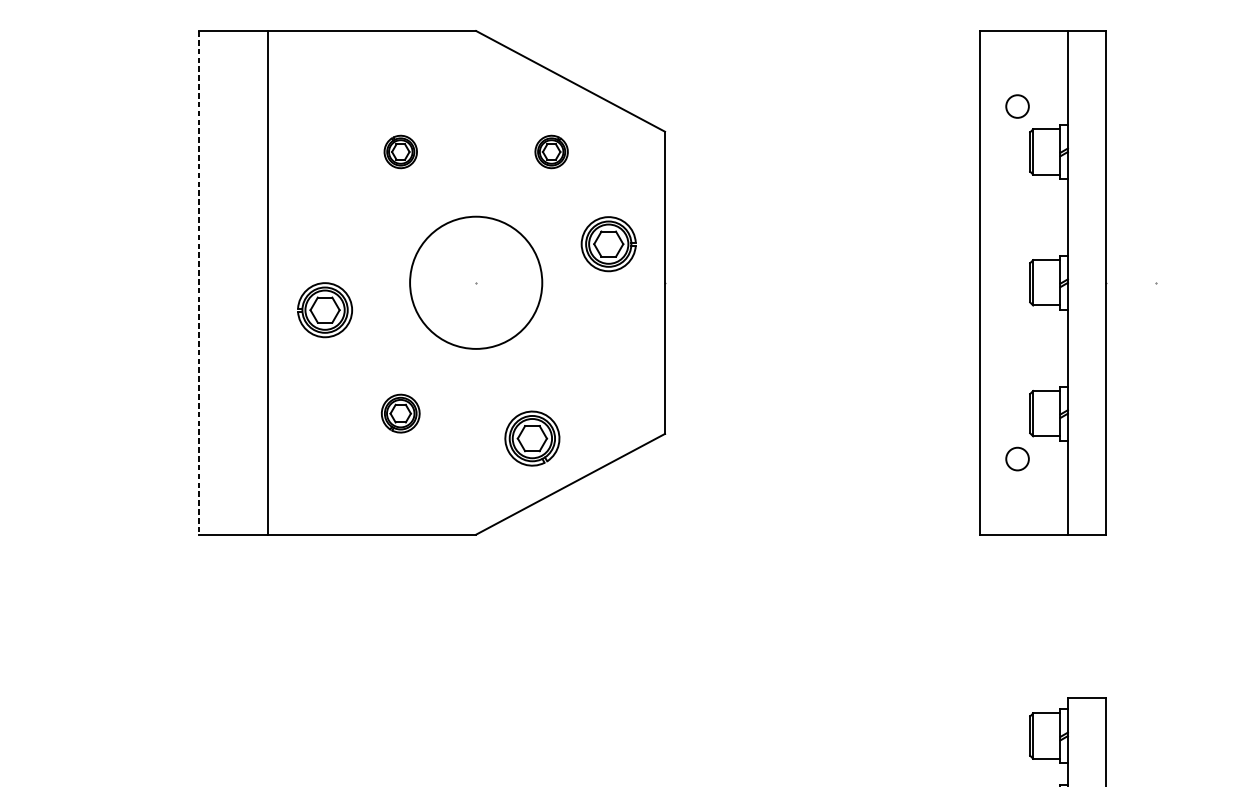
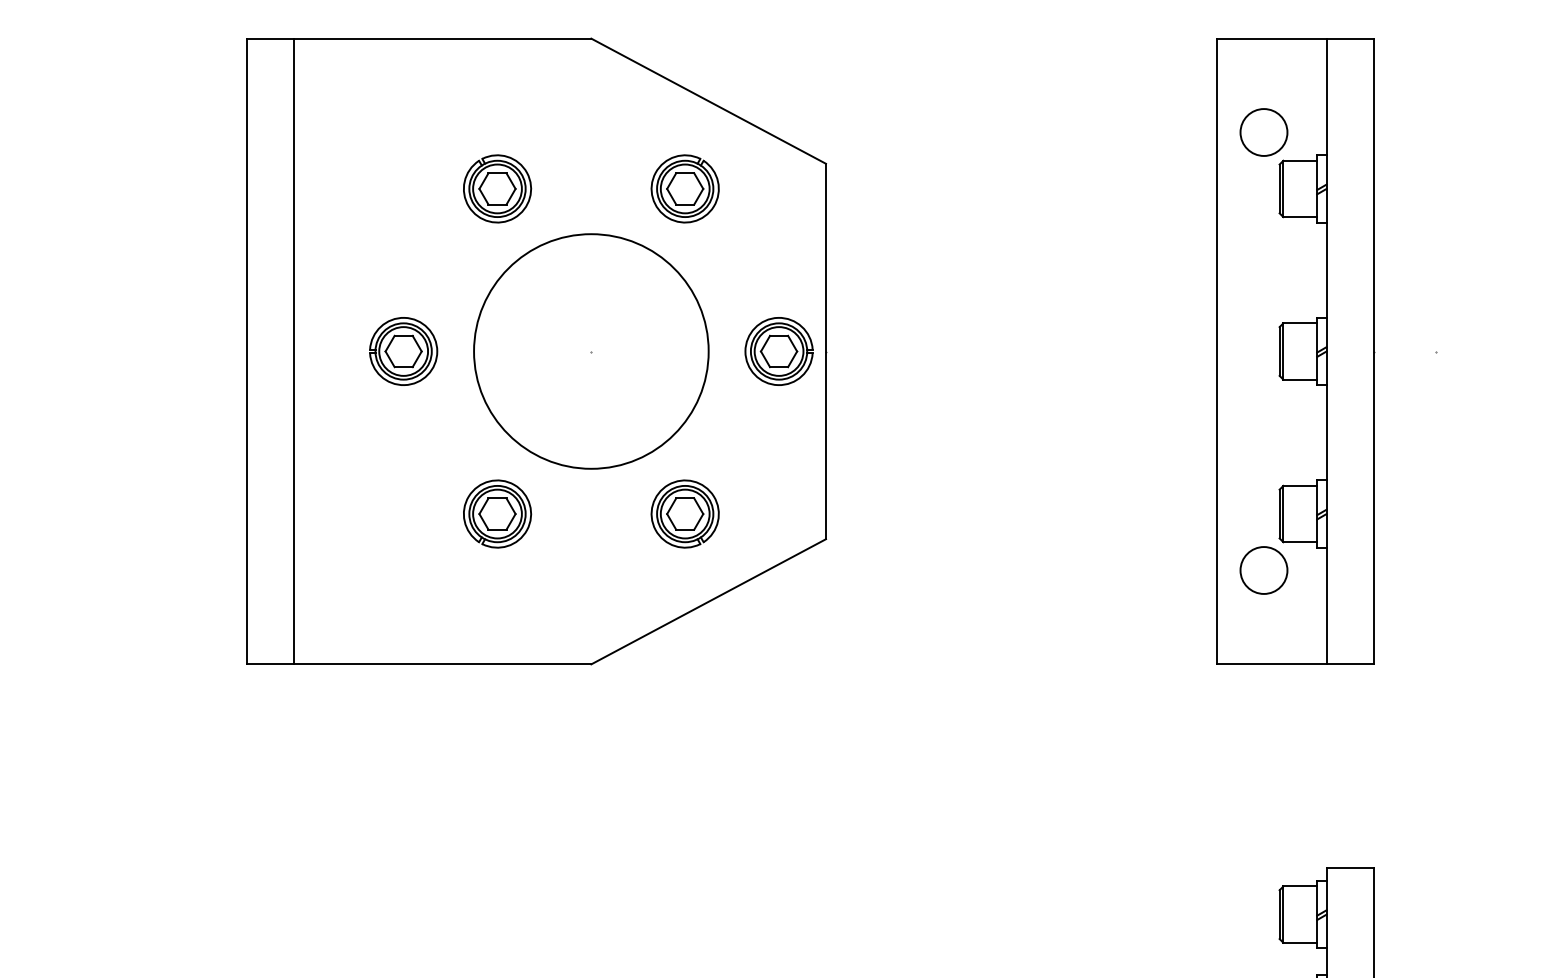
circle: (1017, 106) -> (1263, 132), size x1.67
part: (400, 151) -> (497, 188), size x1.67
part: (551, 151) -> (684, 188), size x1.67
part: (608, 244) -> (778, 351), moved
line: (199, 282) -> (247, 351), dashed -> solid
line: (268, 282) -> (294, 351), moved
circle: (476, 282) -> (591, 351), size x1.43
part: (324, 310) -> (403, 351), moved
part: (400, 413) -> (497, 513), size x1.43
part: (531, 438) -> (684, 513), moved
circle: (1017, 459) -> (1263, 570), size x1.67

